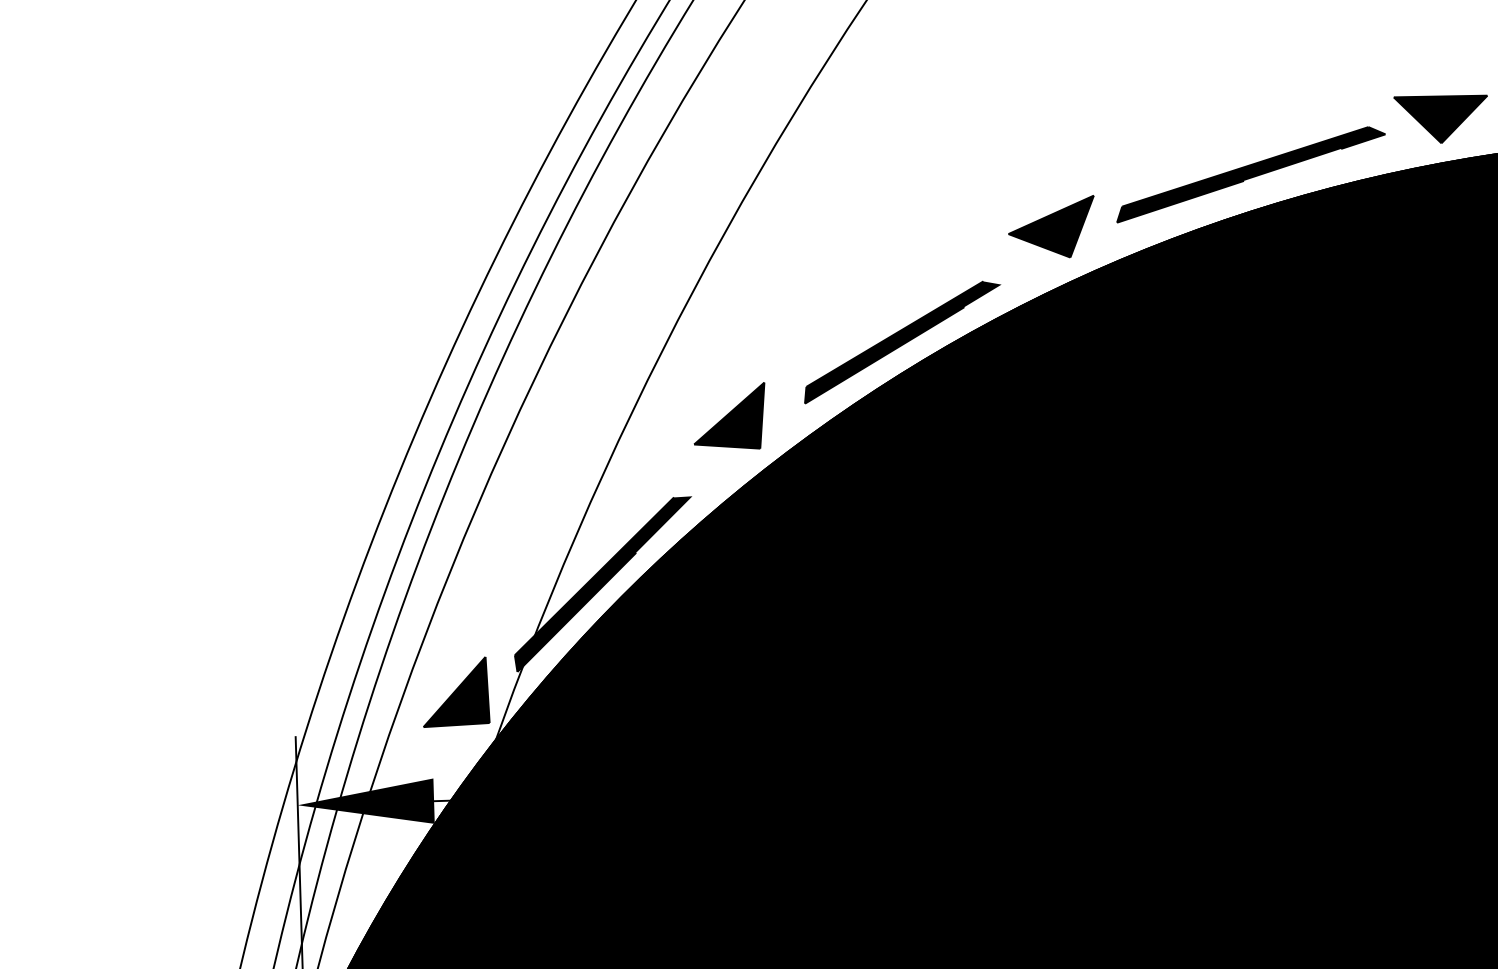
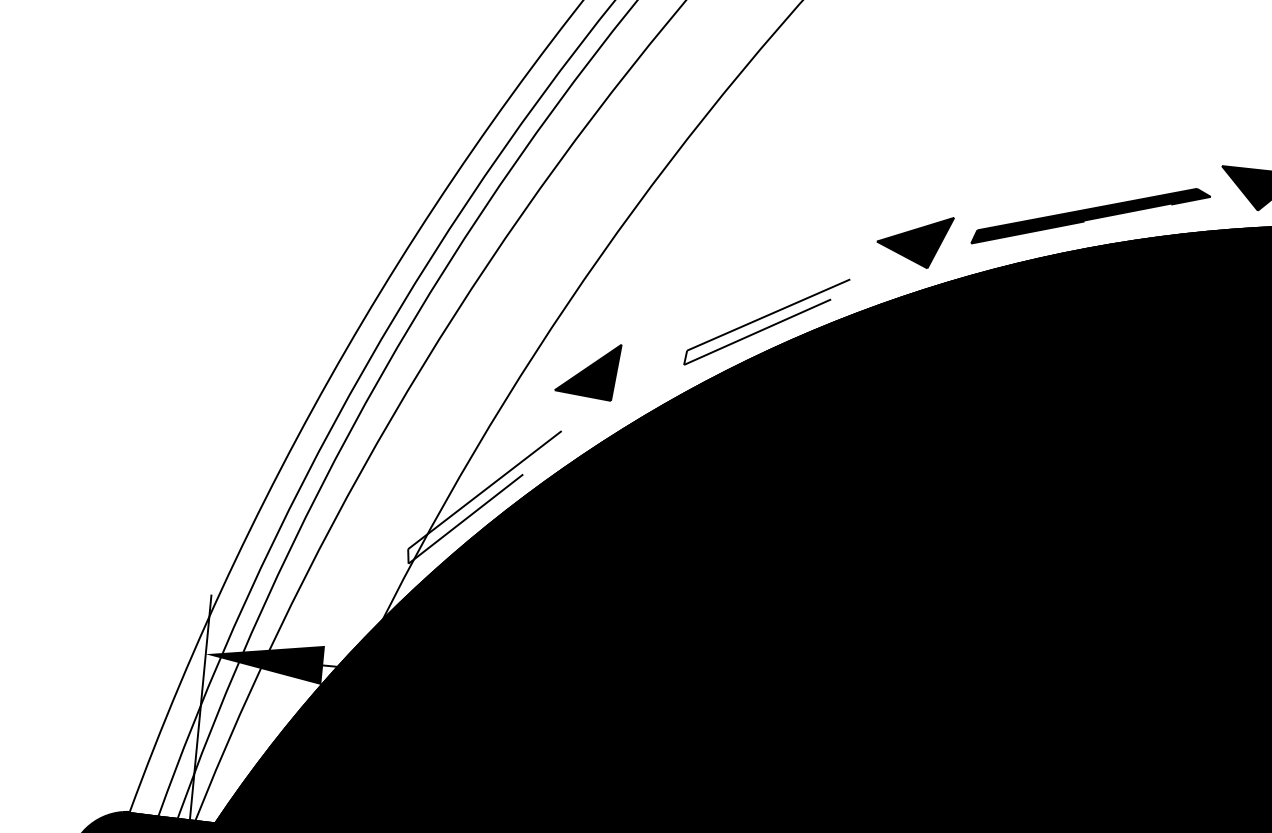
fill: (903, 342) -> (775, 323), removed
part: (729, 415) -> (588, 369), moved
fill: (603, 583) -> (491, 497), removed
part: (456, 691) -> (354, 573), removed

